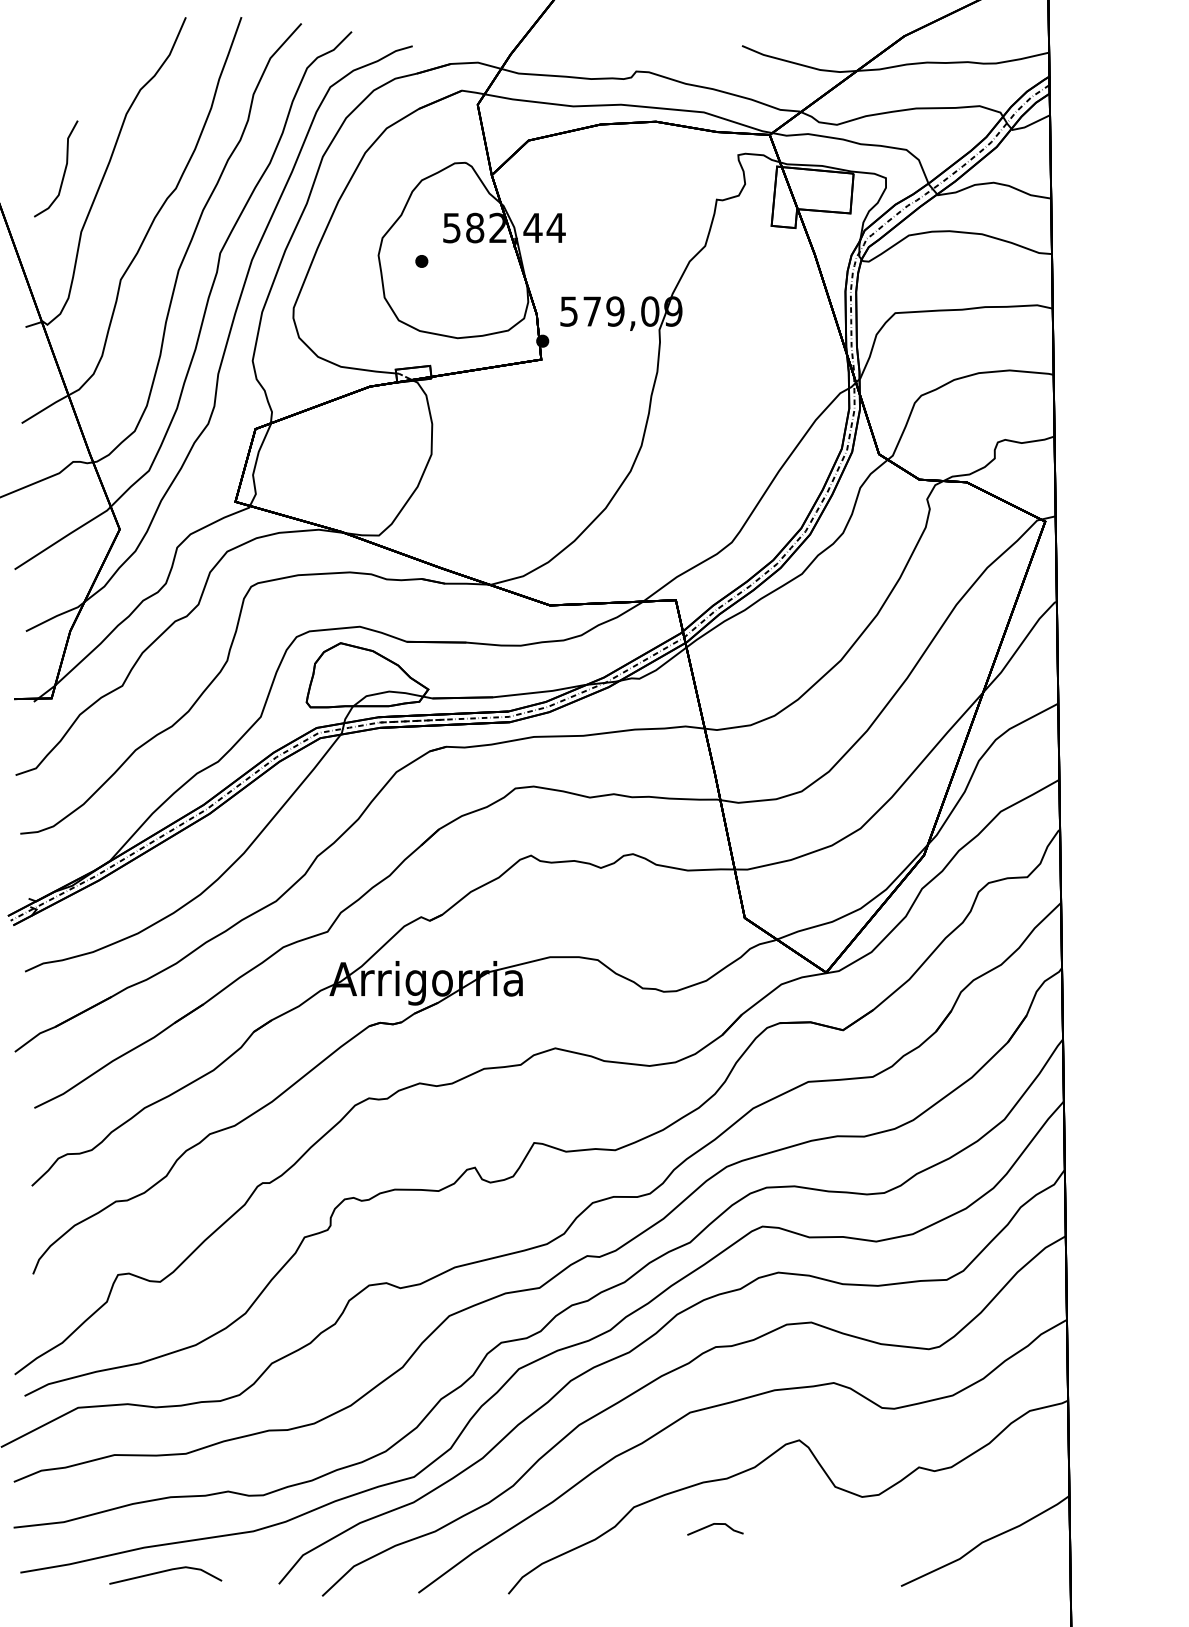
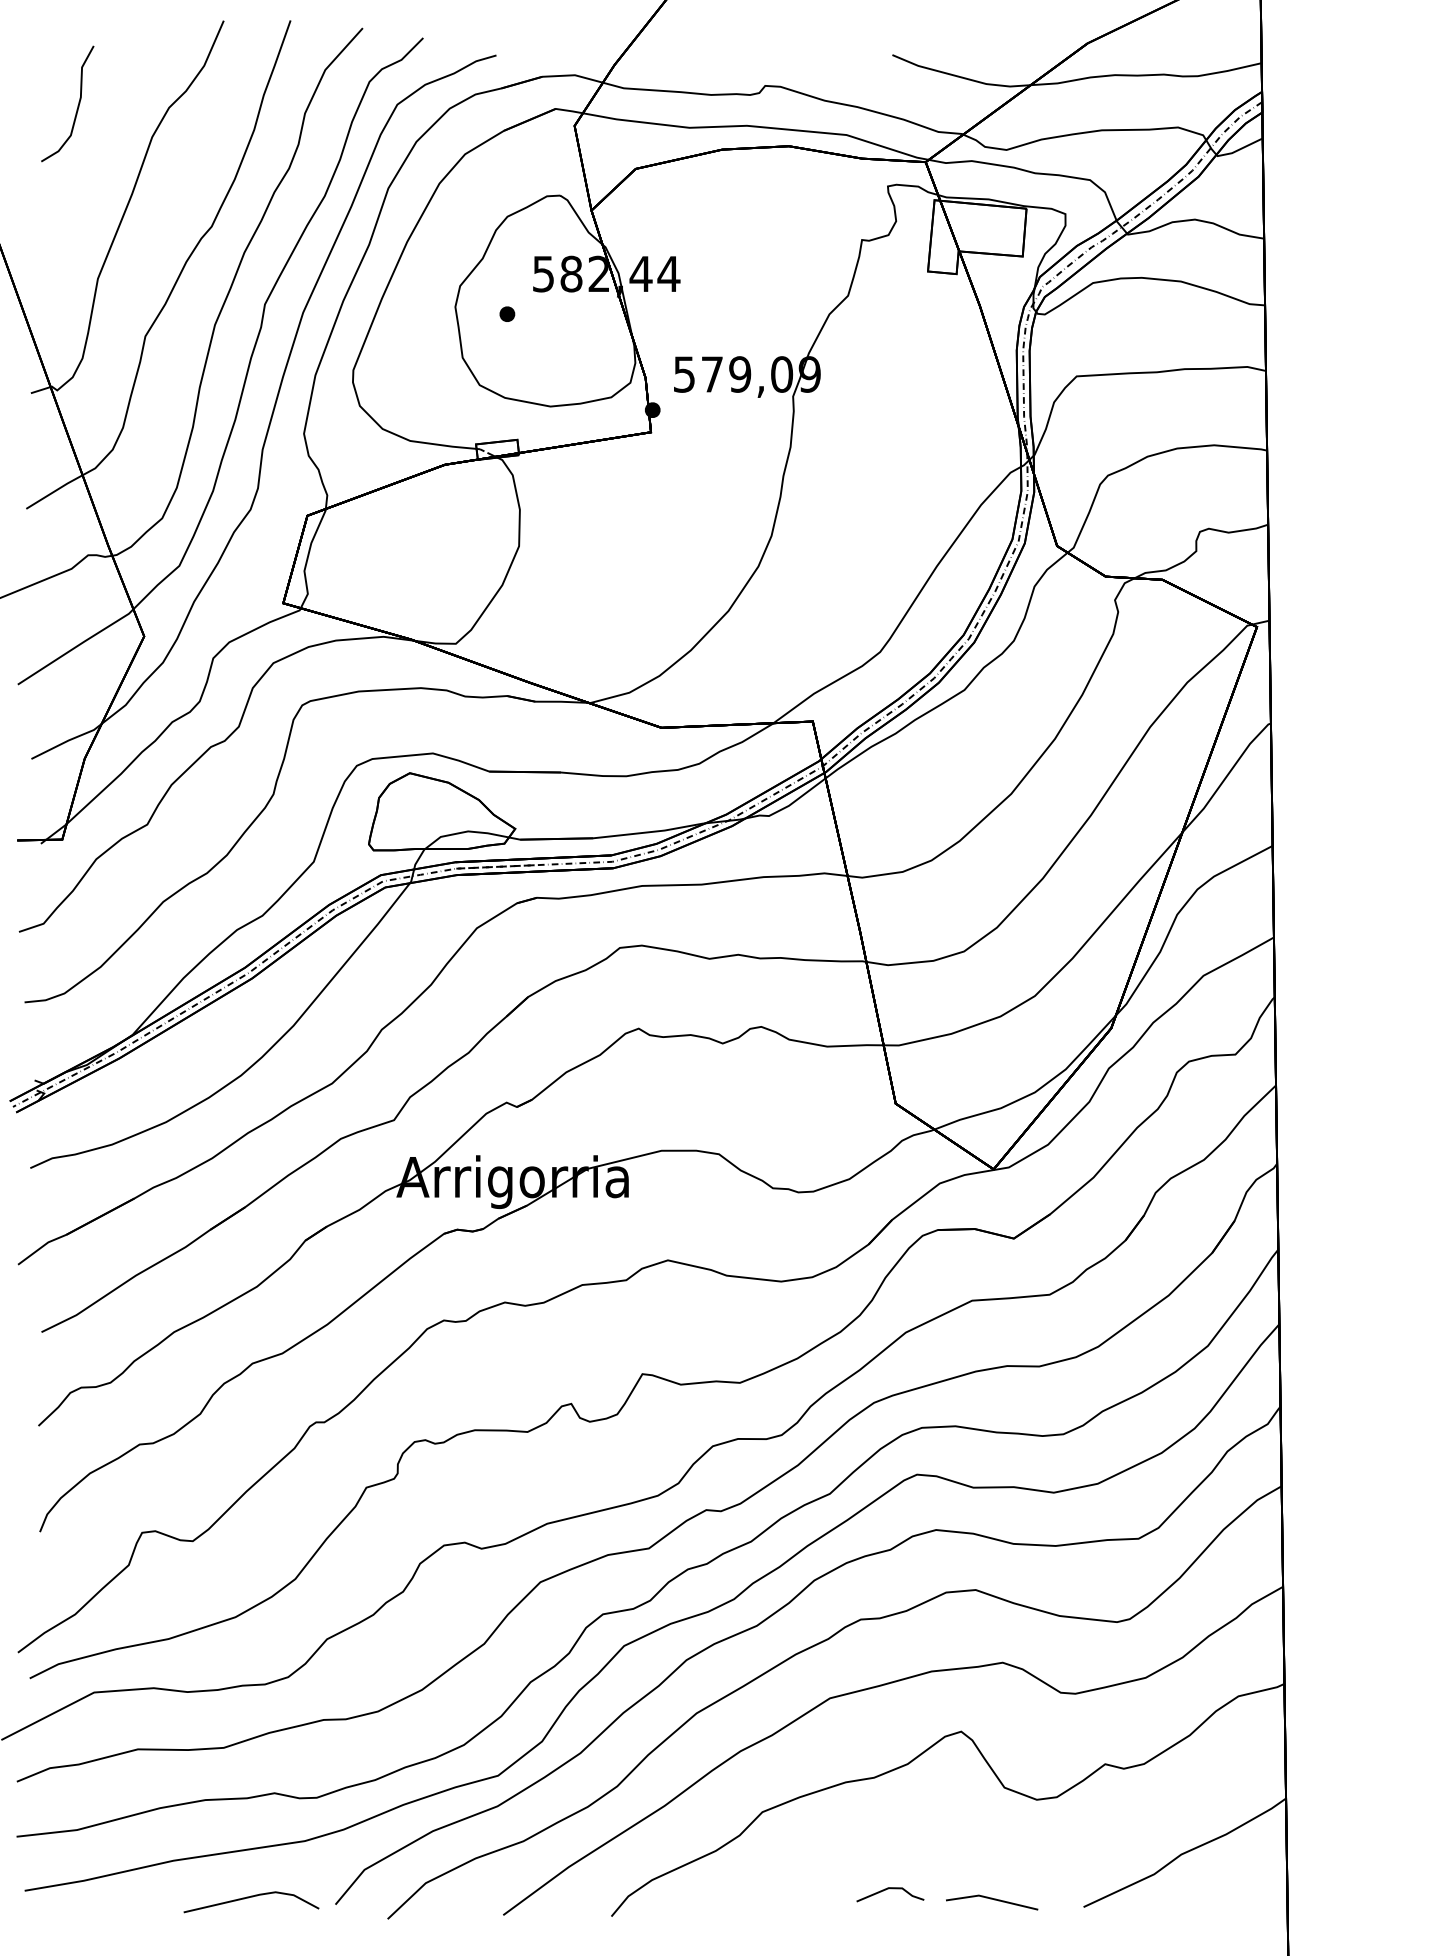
curve: (64, 170) -> (77, 105), moved
line: (715, 1525) -> (890, 1889), moved
line: (165, 1571) -> (251, 1897), moved
line: (826, 1580) -> (994, 1900), added

